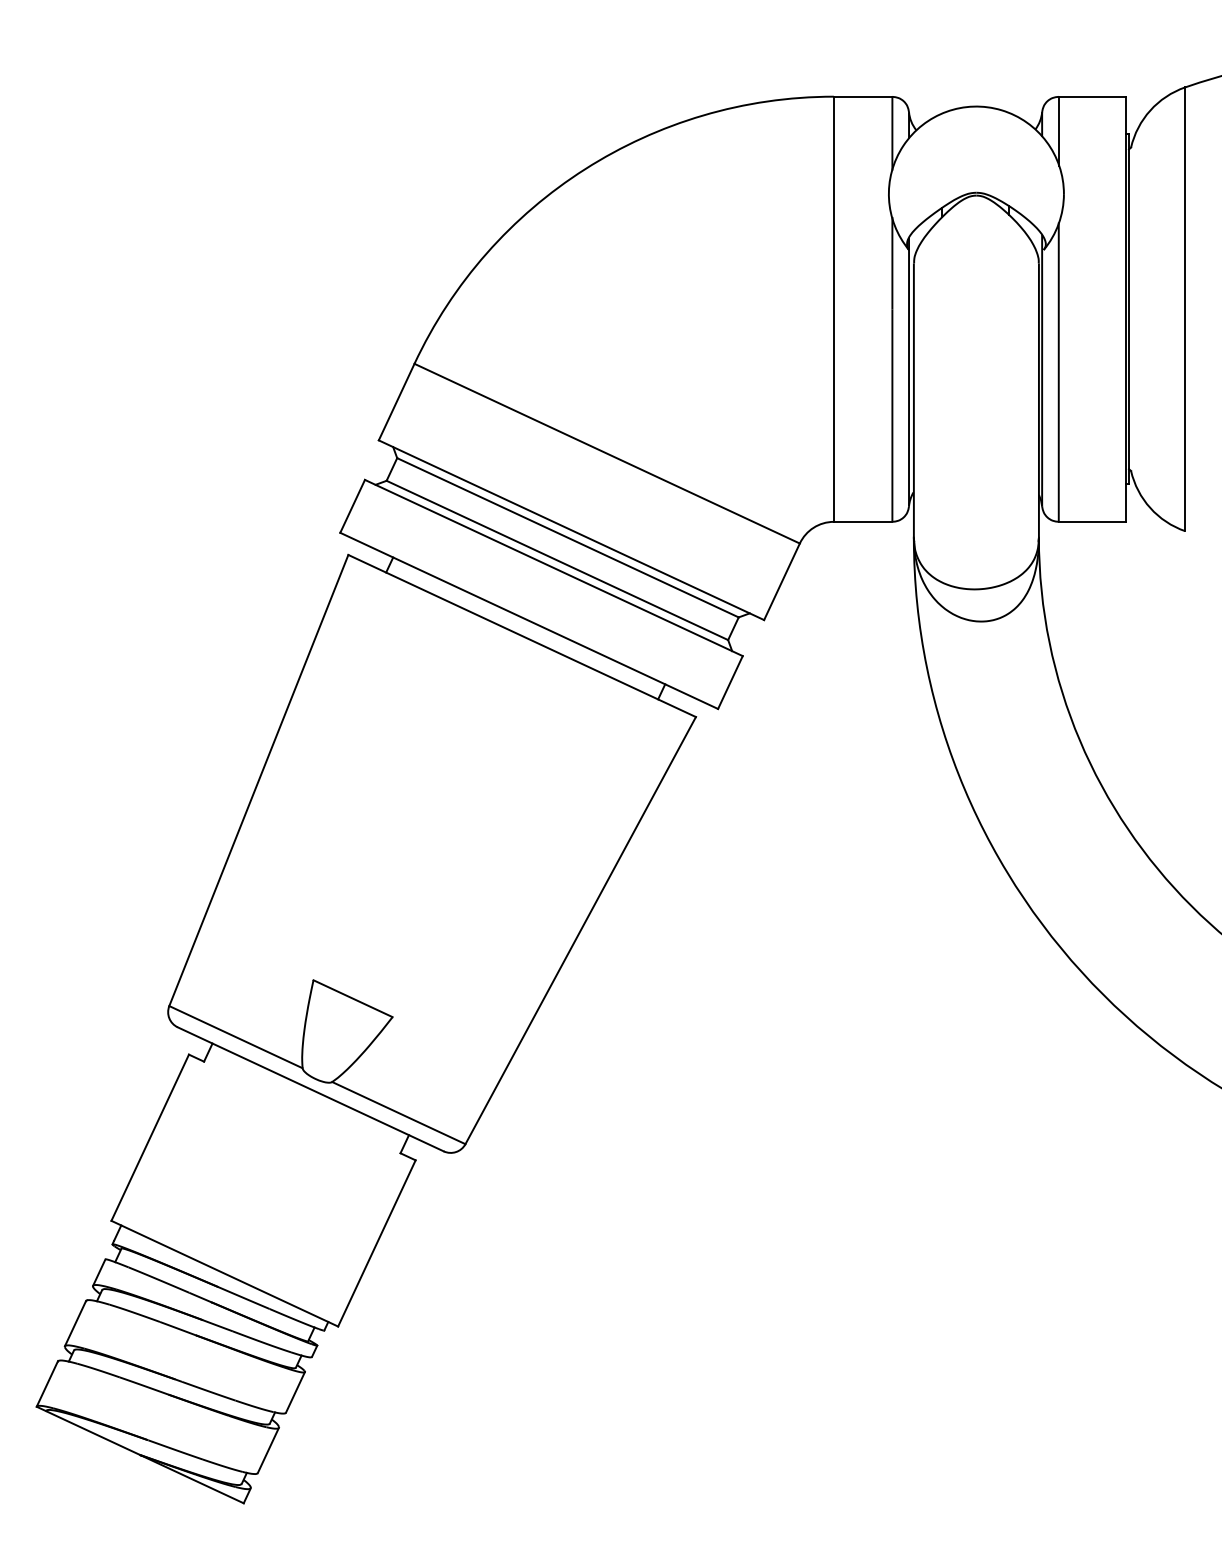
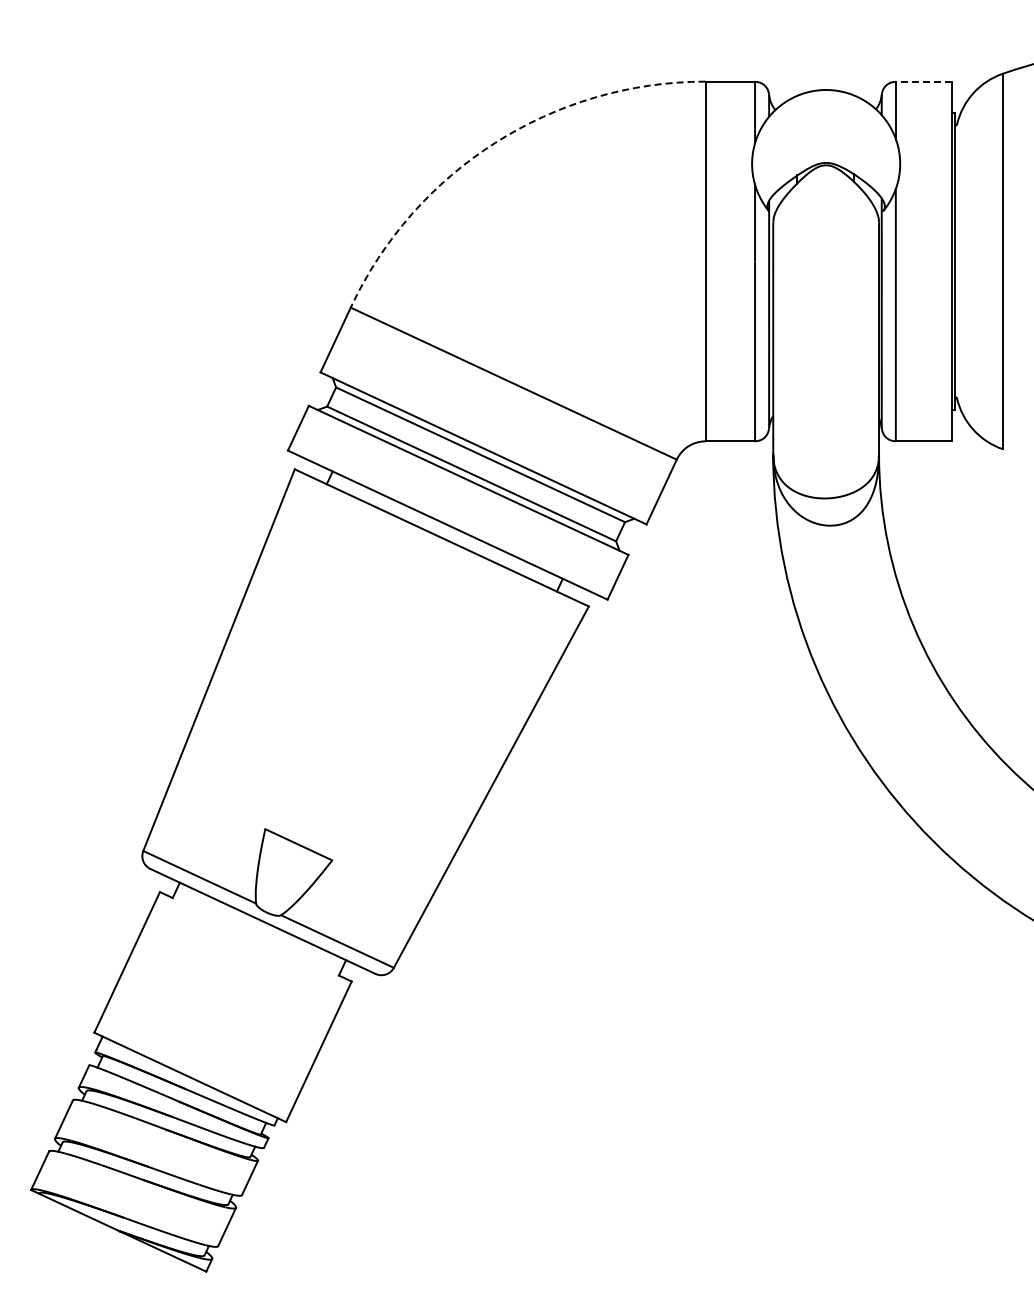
line: (1091, 96) -> (923, 81), solid -> dashed
arc: (585, 168) -> (495, 142), solid -> dashed

